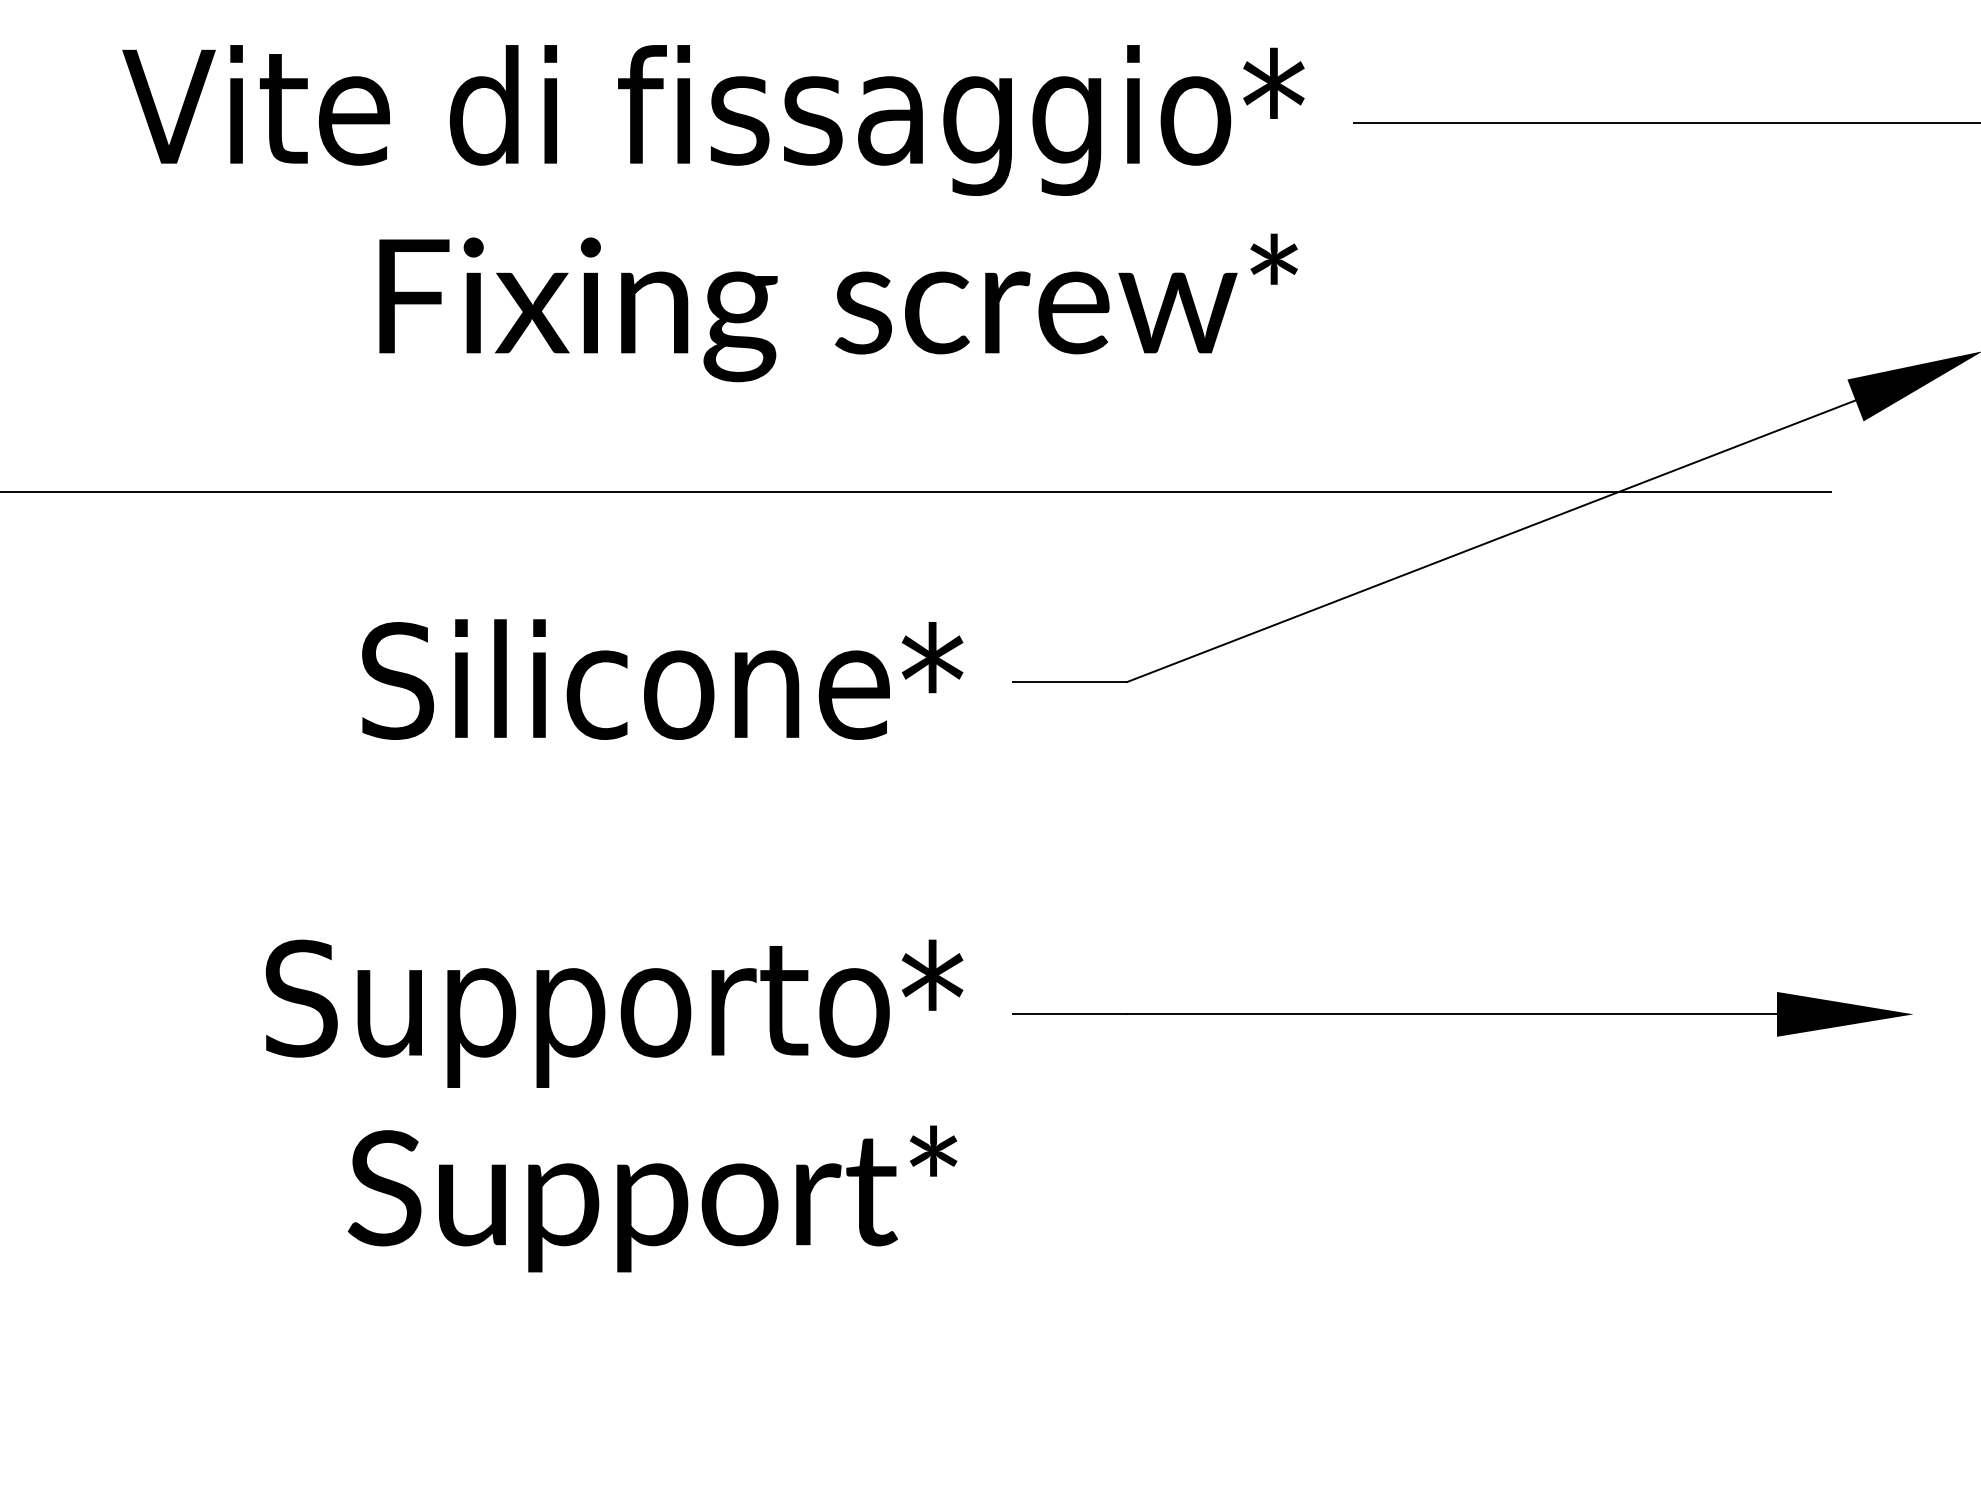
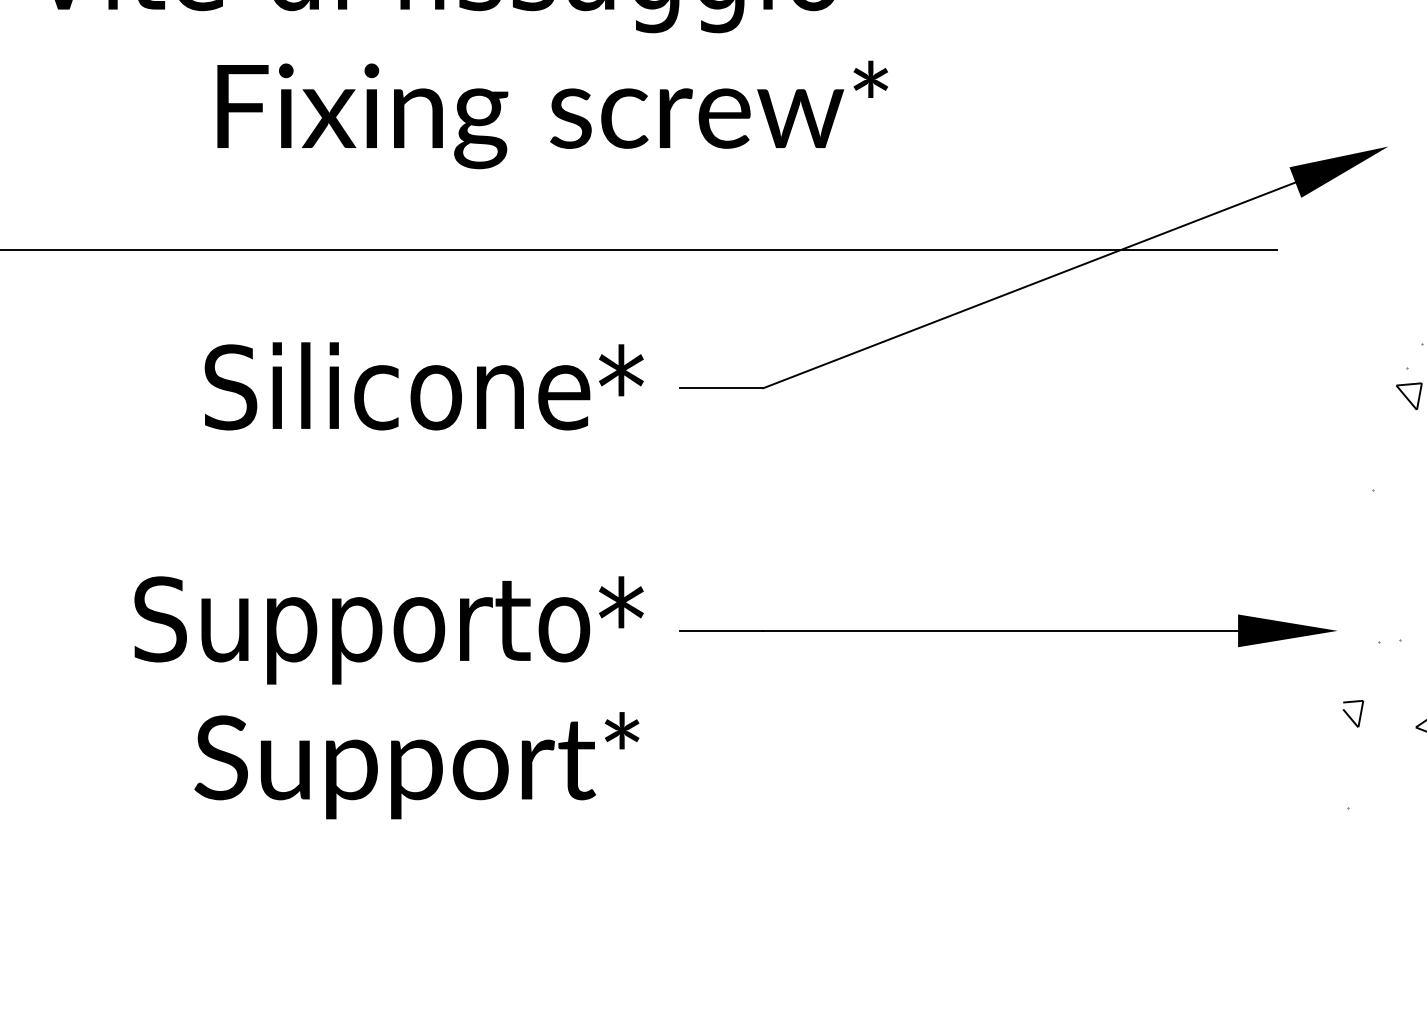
hatch: (1944, 1038) -> (1360, 648), added

